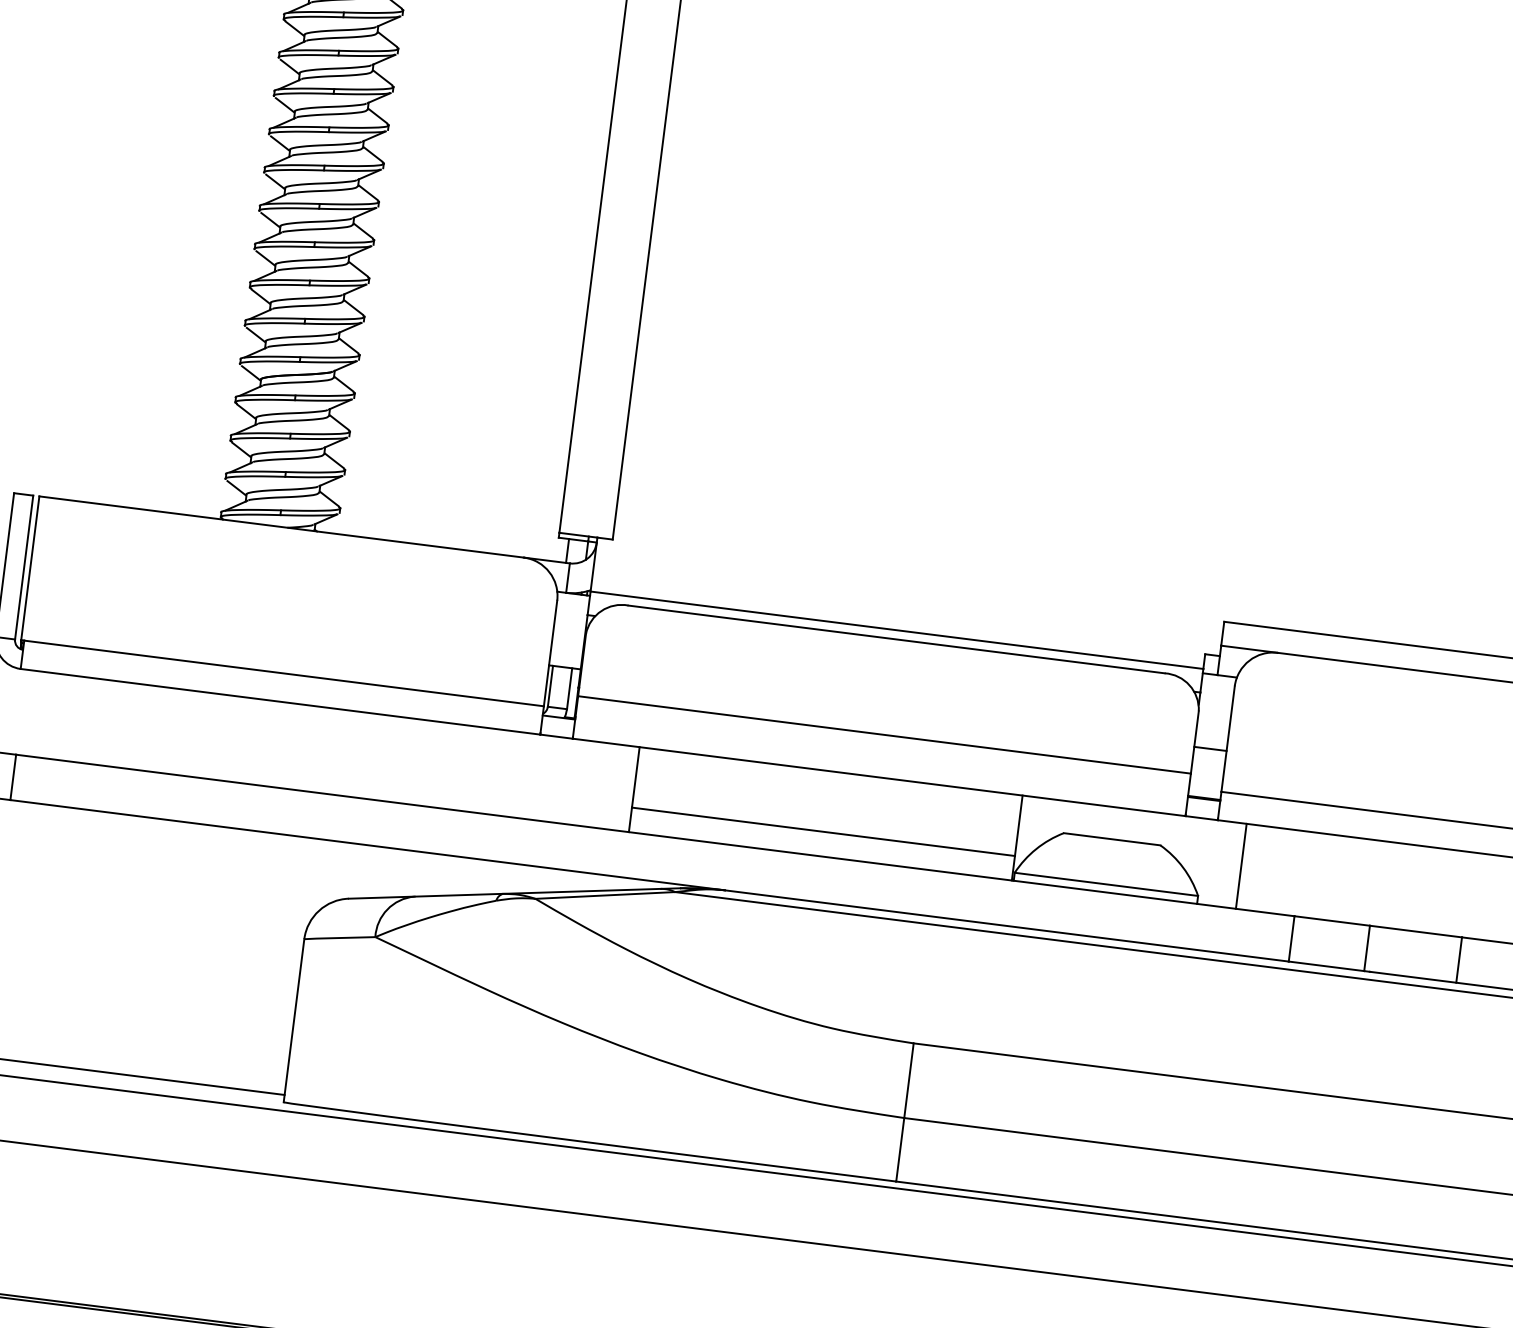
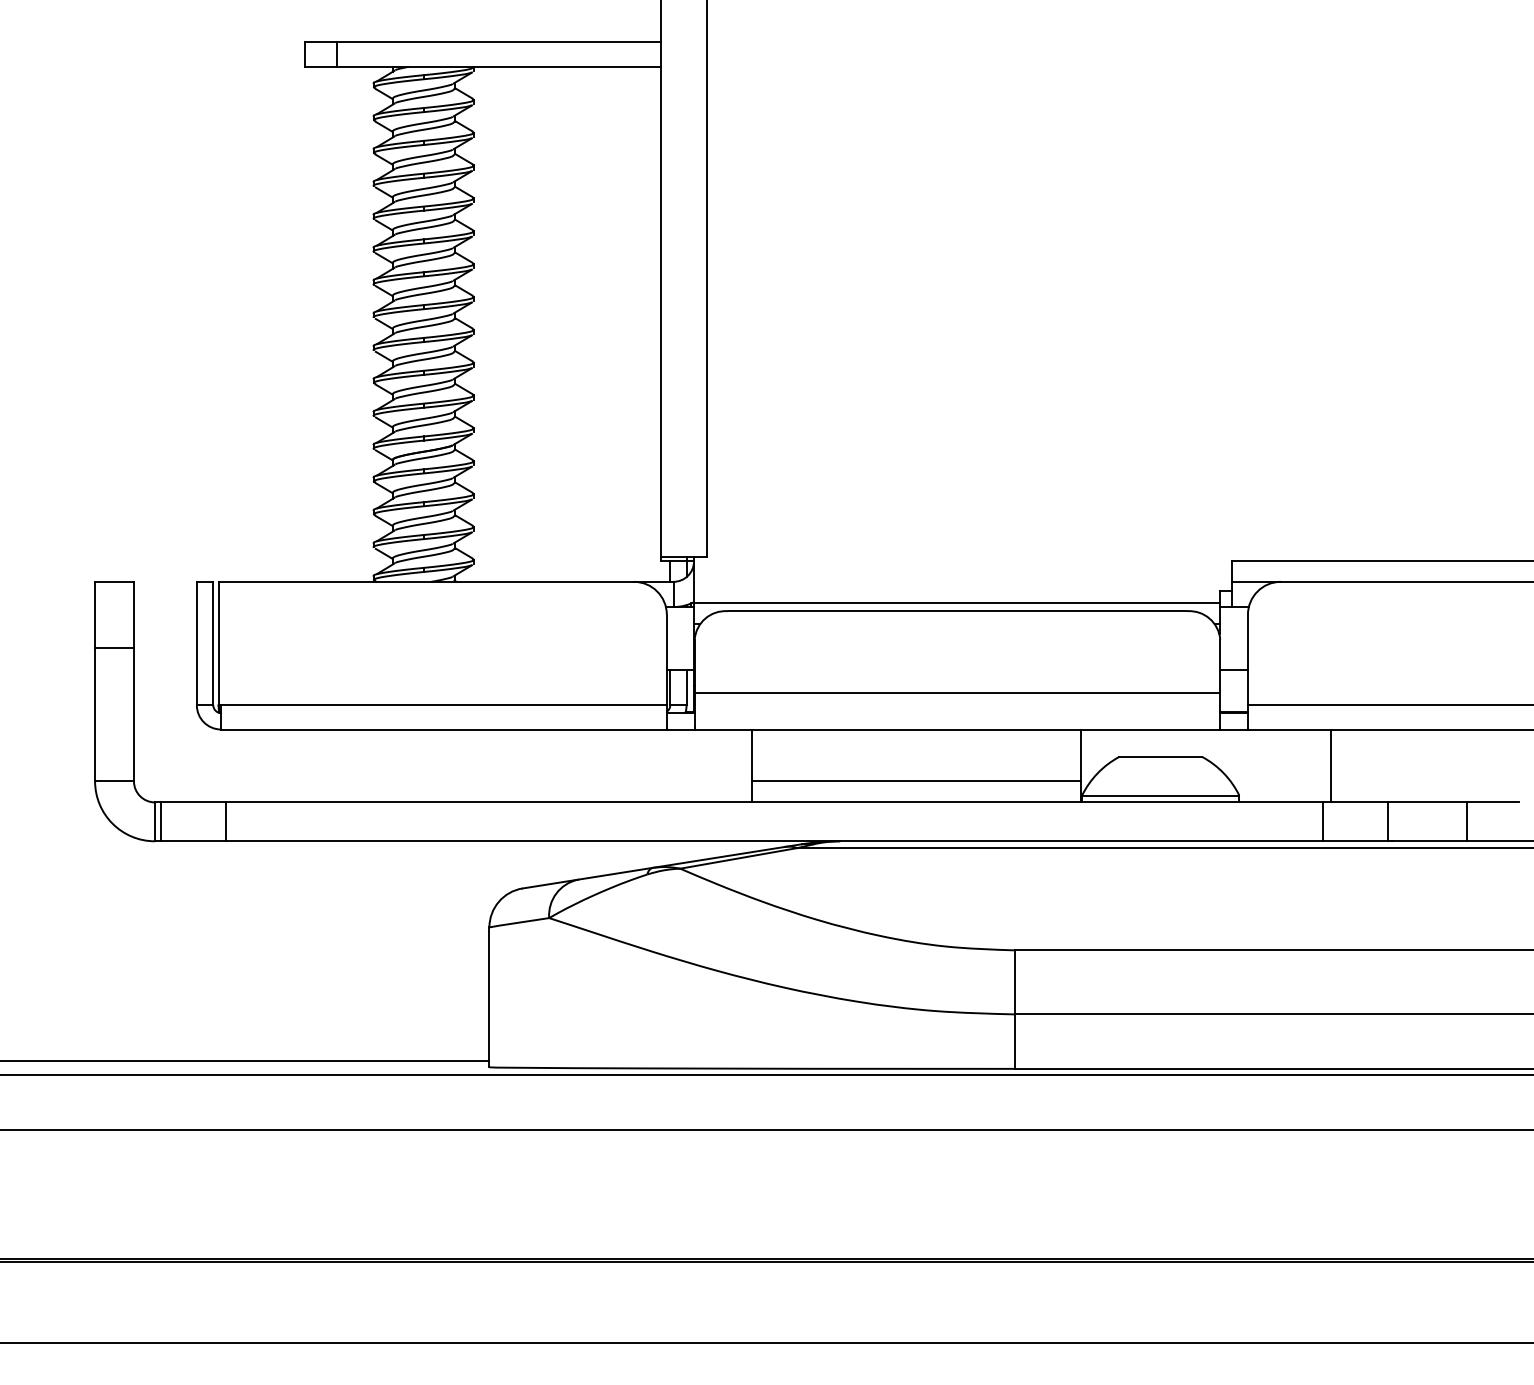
line: (1241, 865) -> (1330, 765), moved

